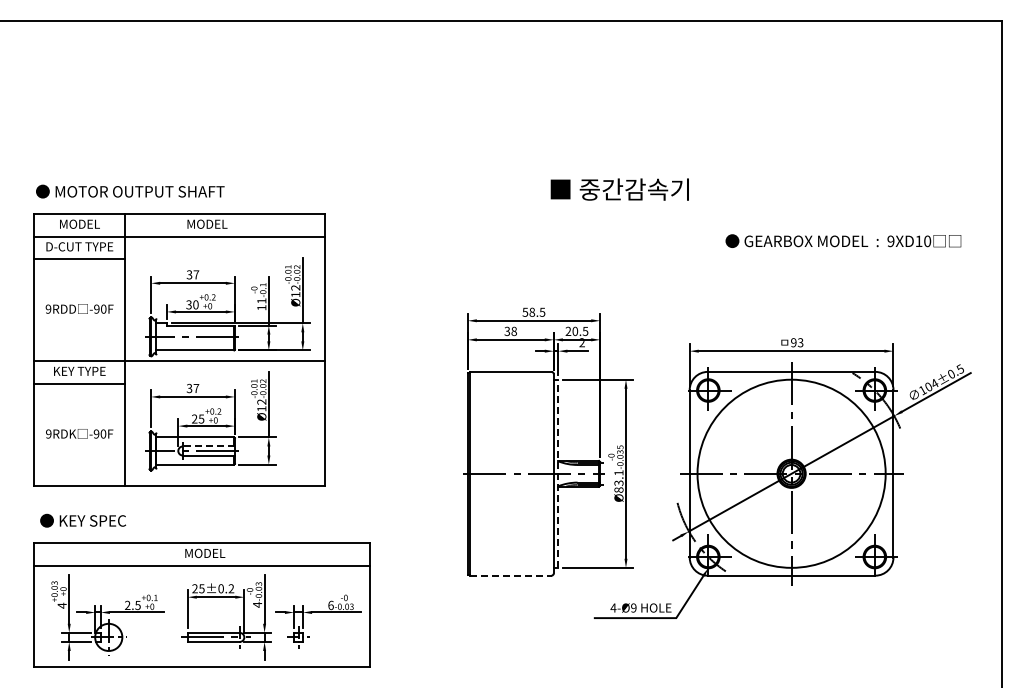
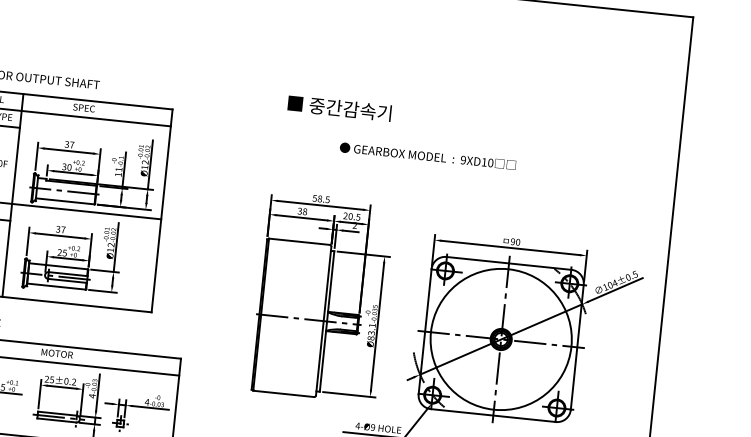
text: (619, 189) -> (339, 108), moved
text: (207, 223) -> (84, 107), MODEL -> SPEC
text: (843, 240) -> (428, 155), moved
text: (800, 342) -> (517, 242), 93 -> 90
line: (208, 446) -> (67, 274), dashed -> solid
line: (558, 473) -> (327, 321), dashed -> solid
text: (205, 553) -> (57, 353), MODEL -> MOTOR
line: (510, 575) -> (283, 393), dashed -> solid
text: (330, 605) -> (146, 402), 6 -> 4

